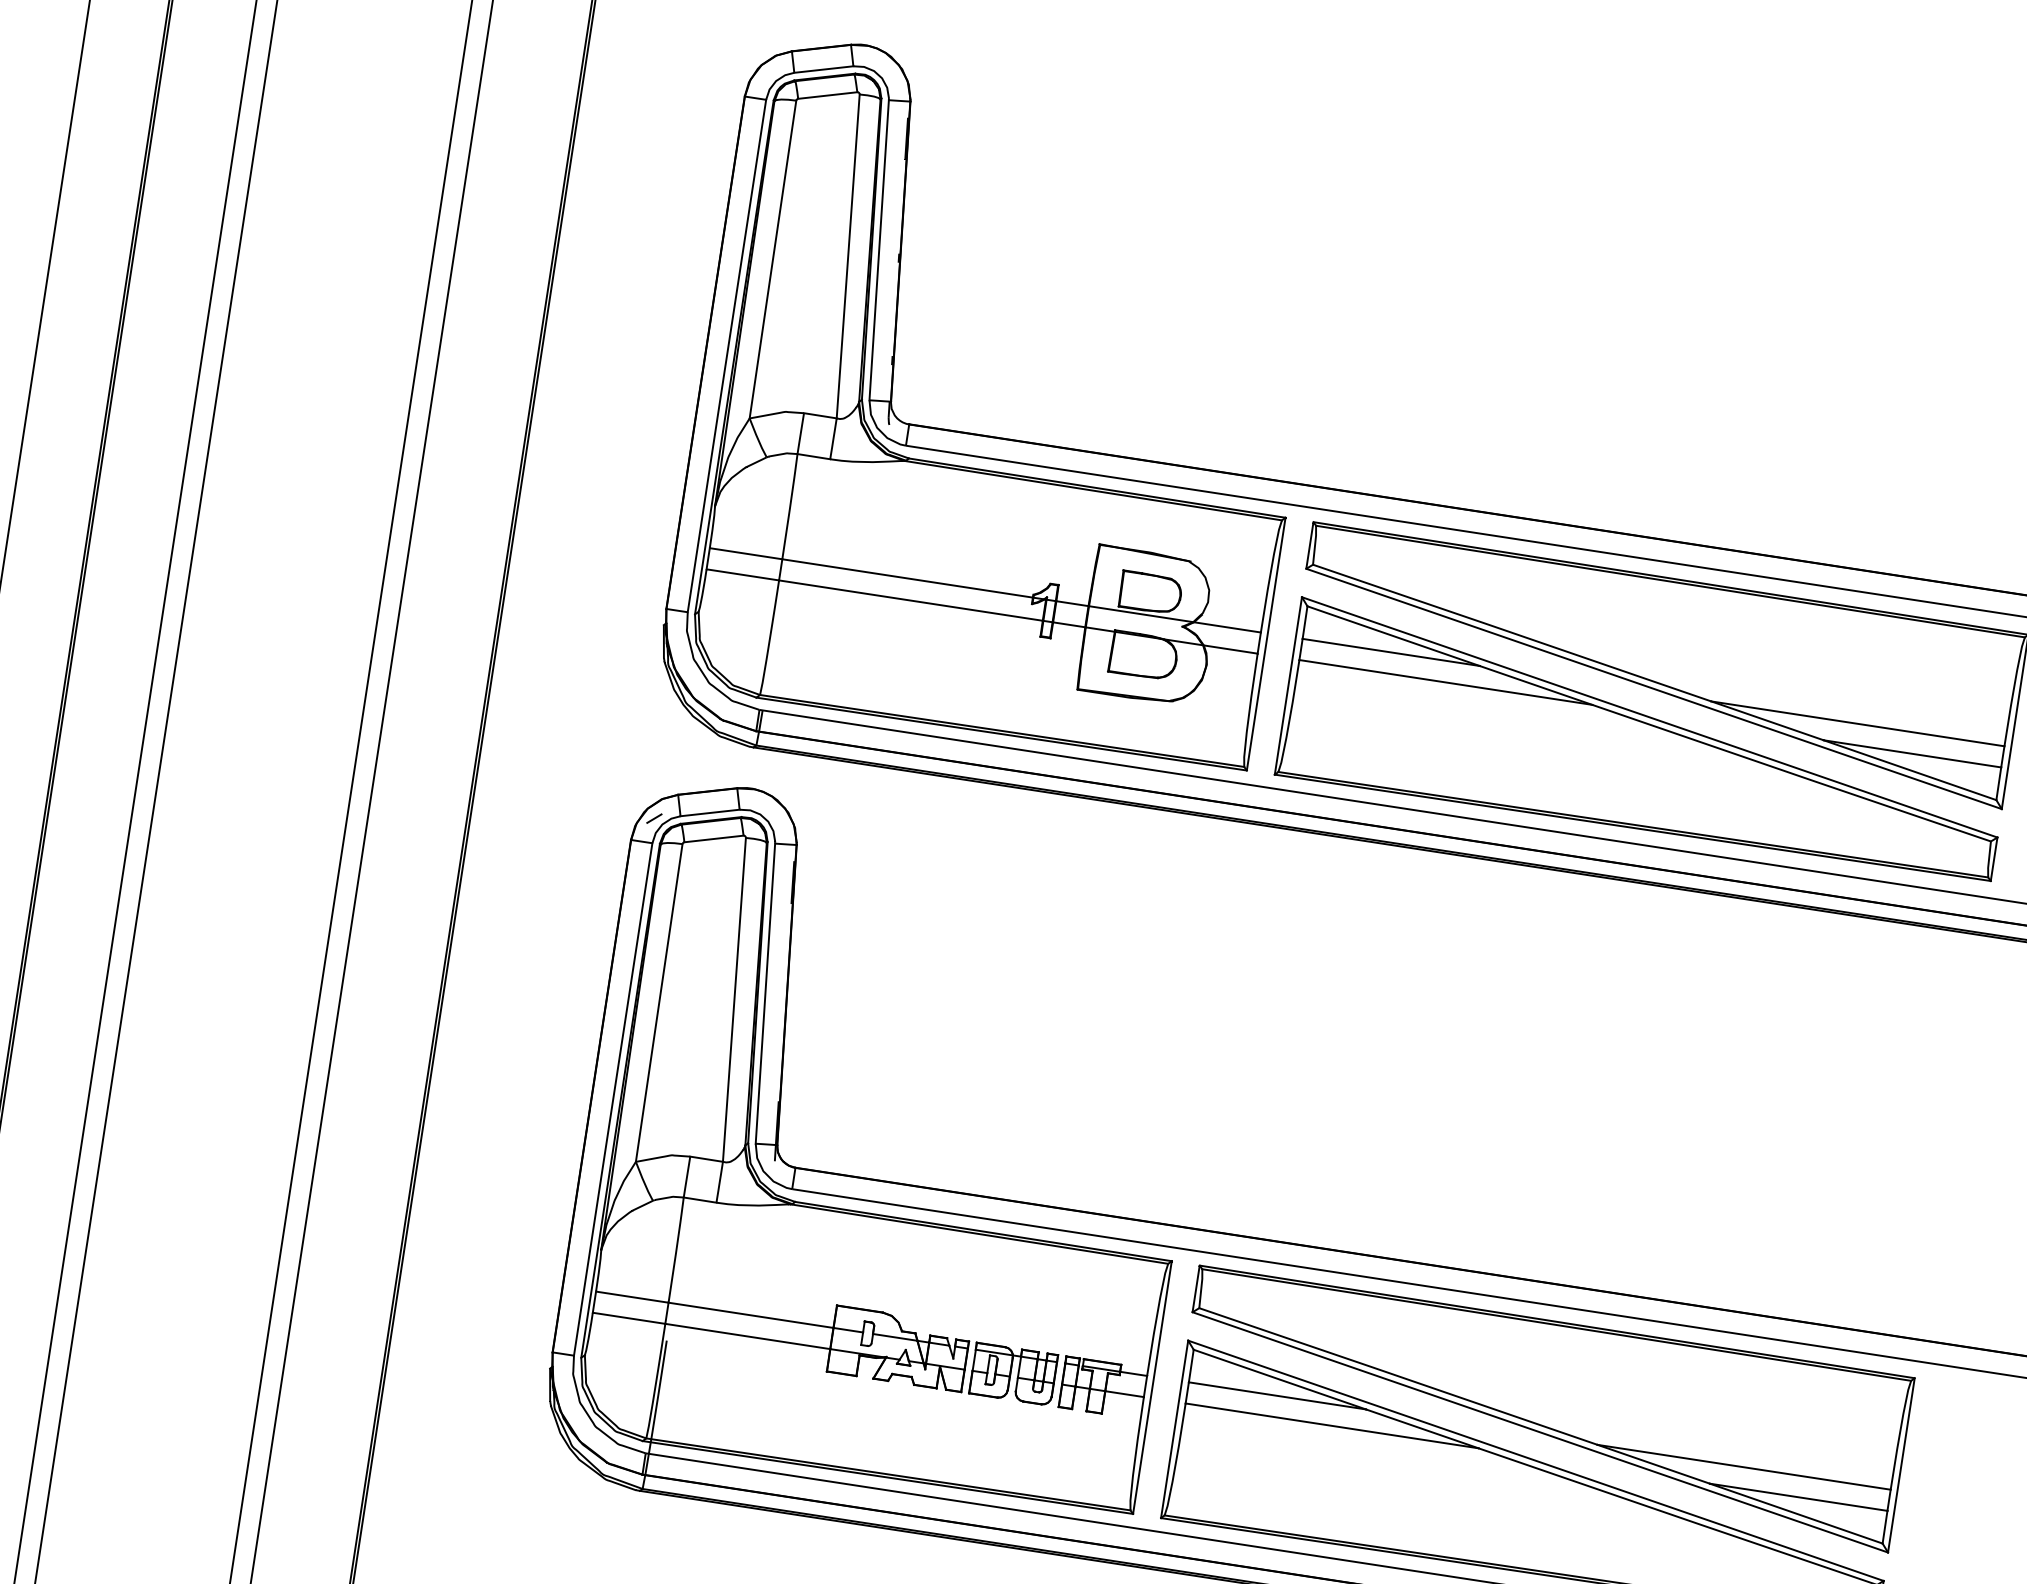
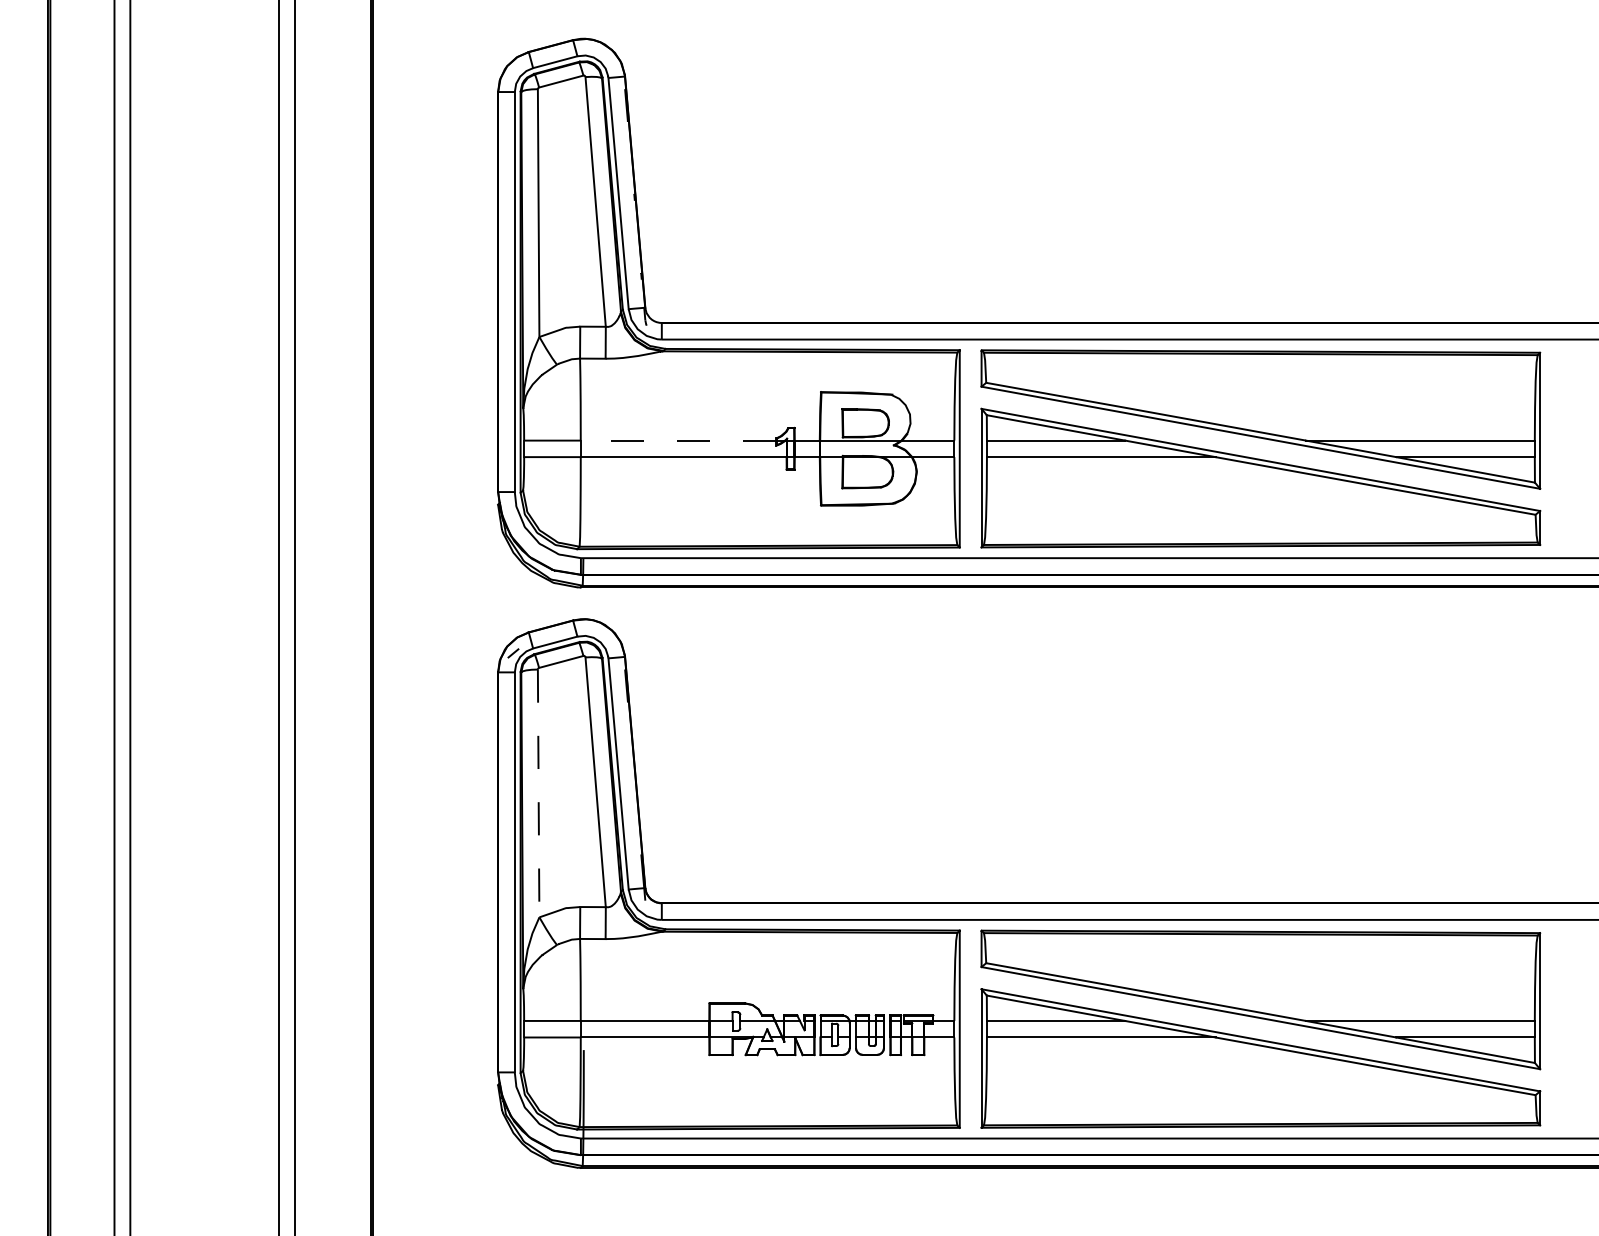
line: (907, 578) -> (678, 440), solid -> dashed
line: (659, 1003) -> (538, 793), solid -> dashed

